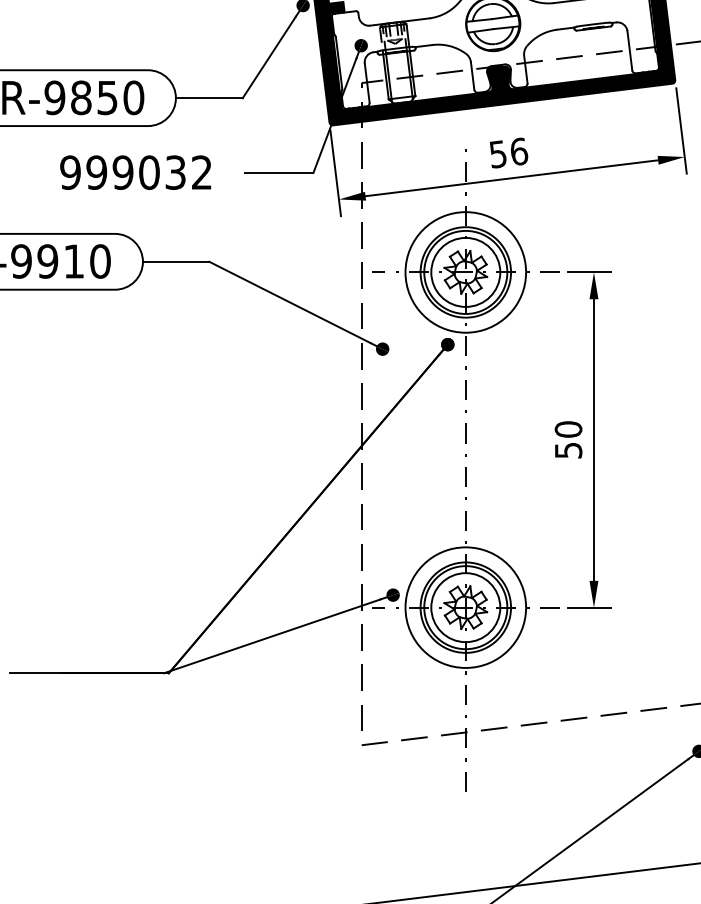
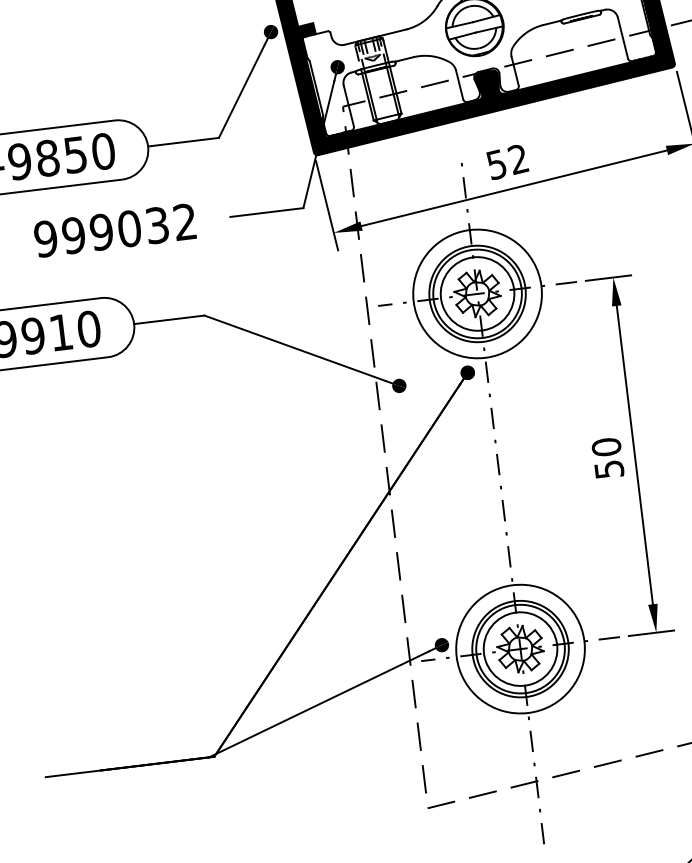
text: (519, 151) -> (518, 158), 56 -> 52

